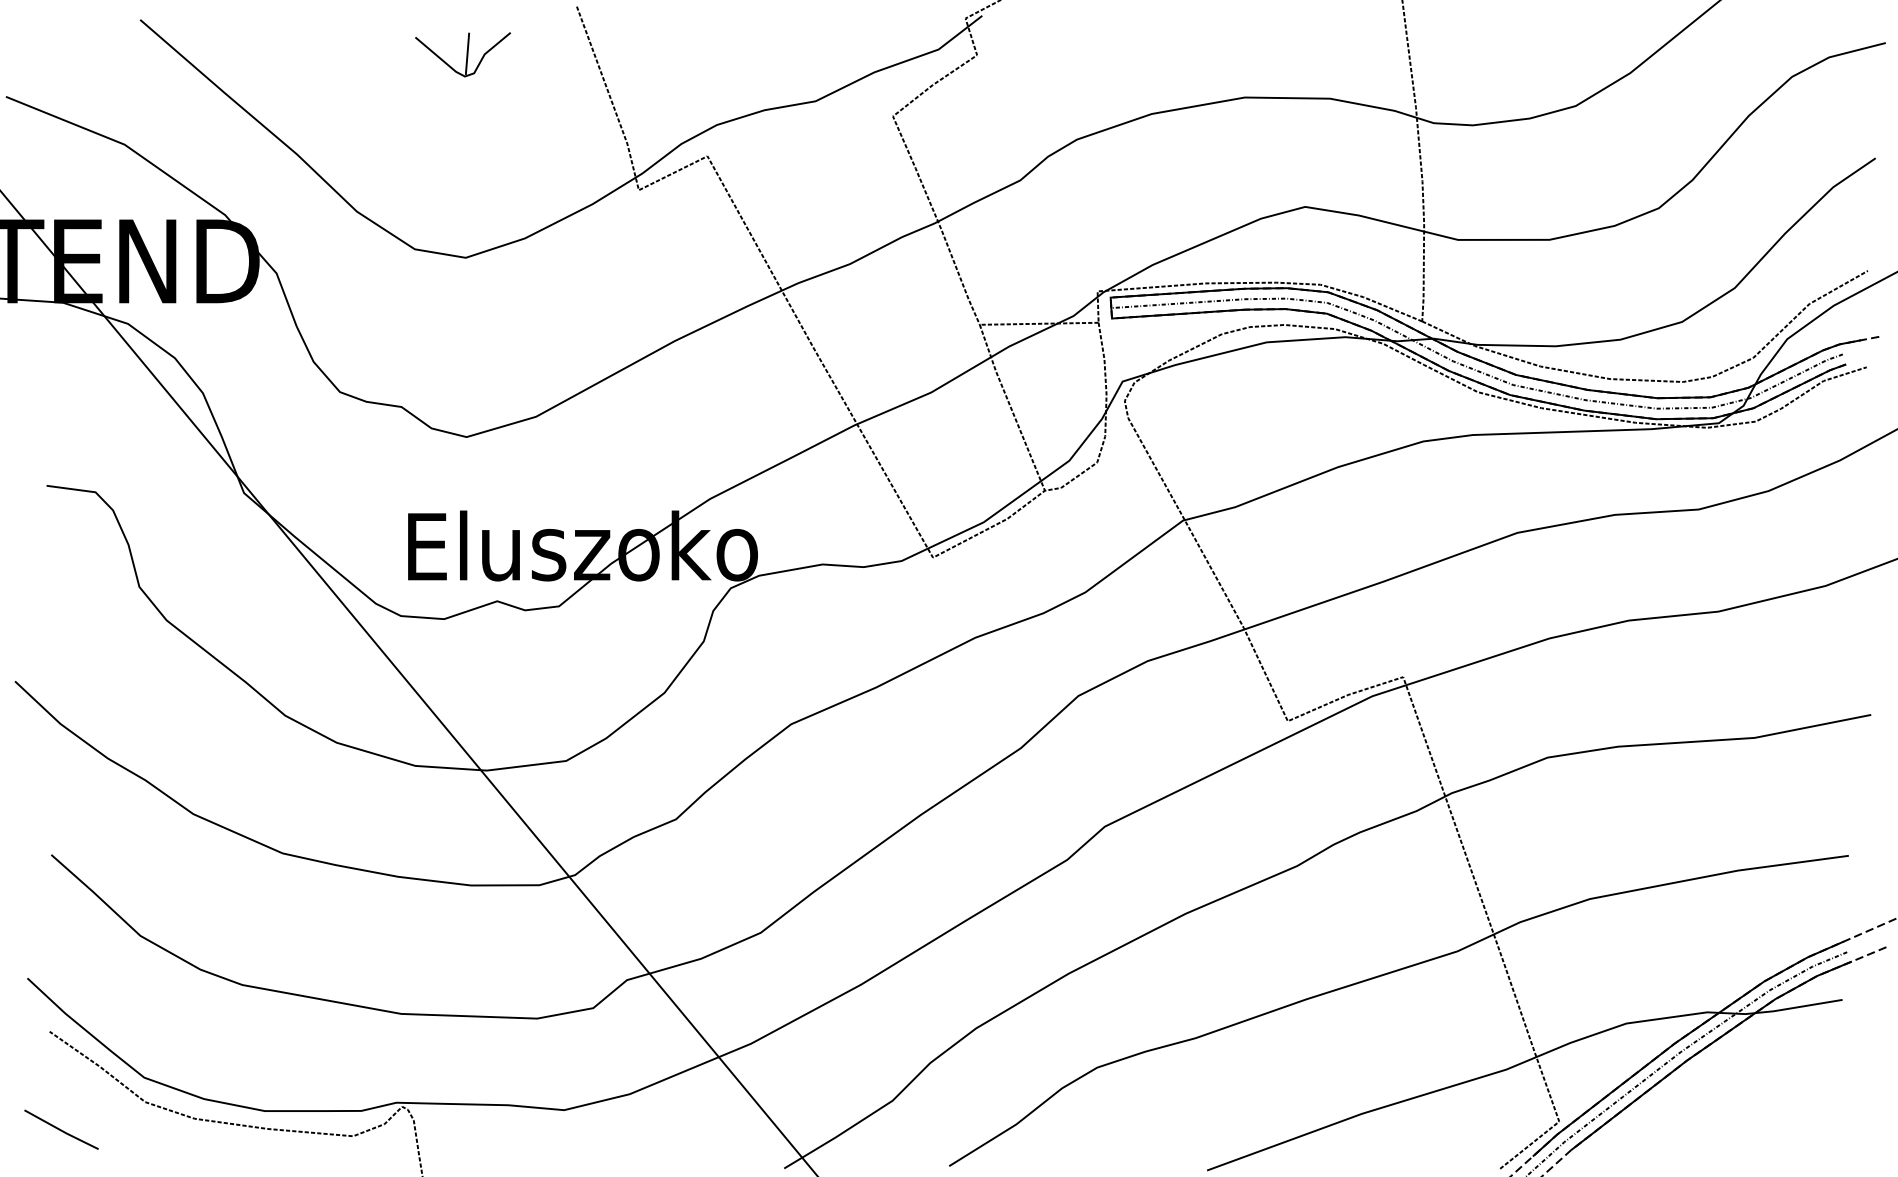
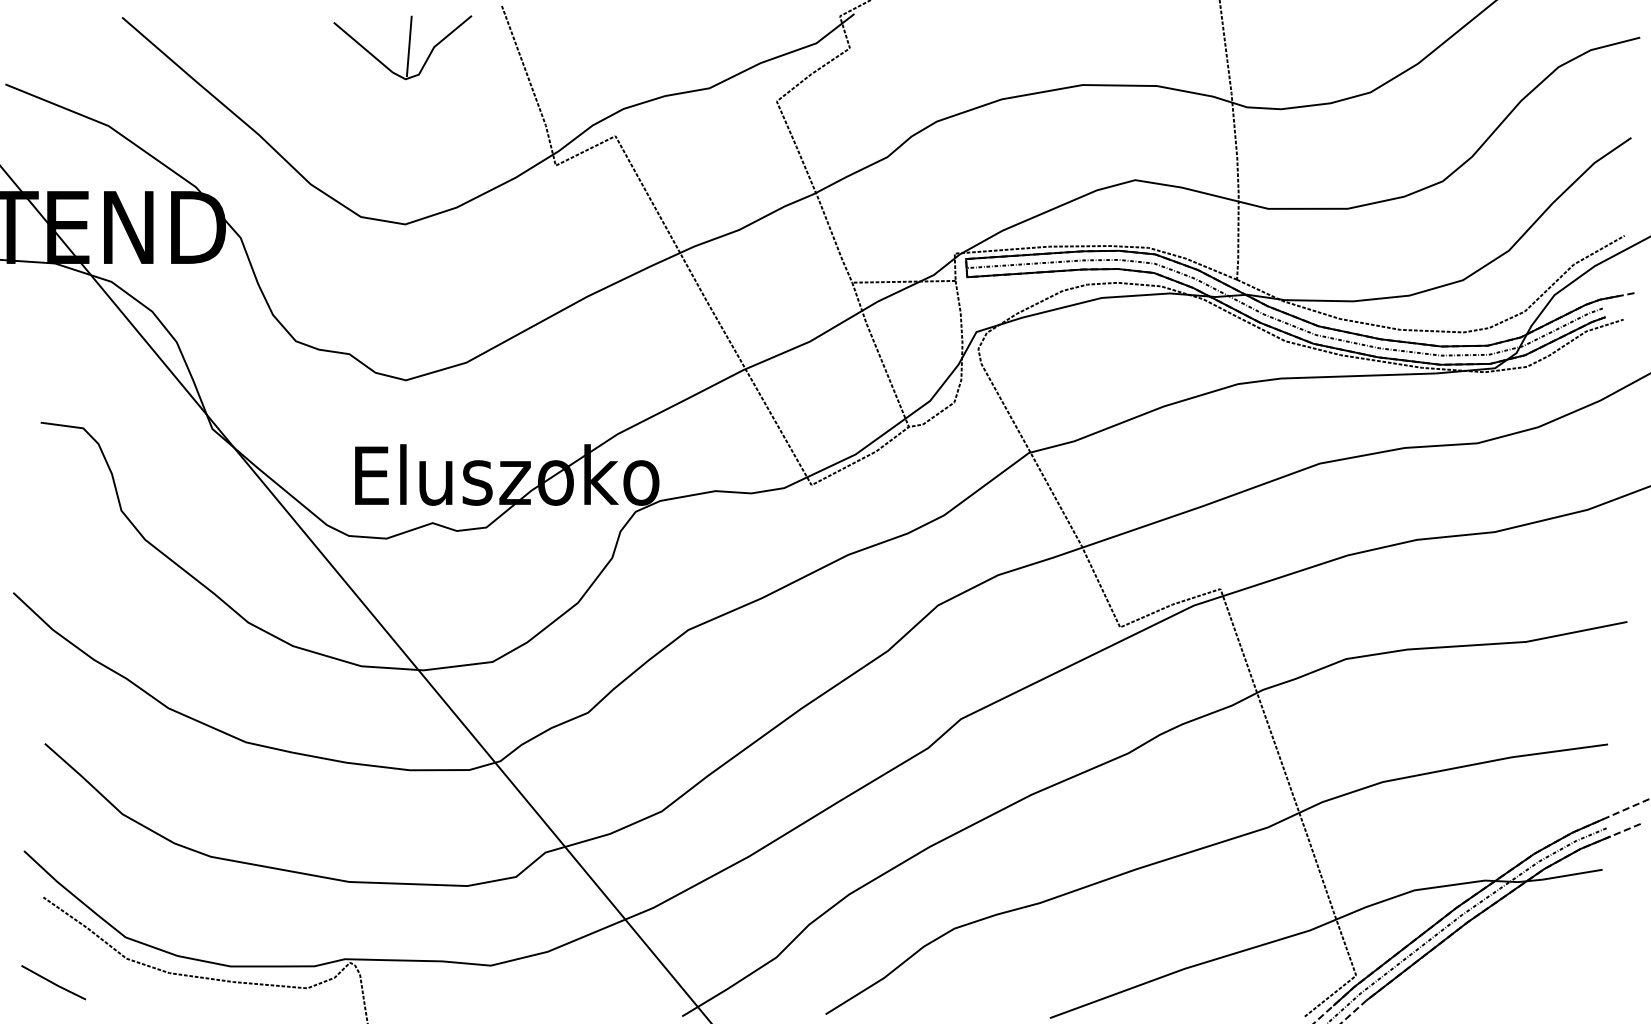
part: (462, 54) -> (402, 47), size x1.67

